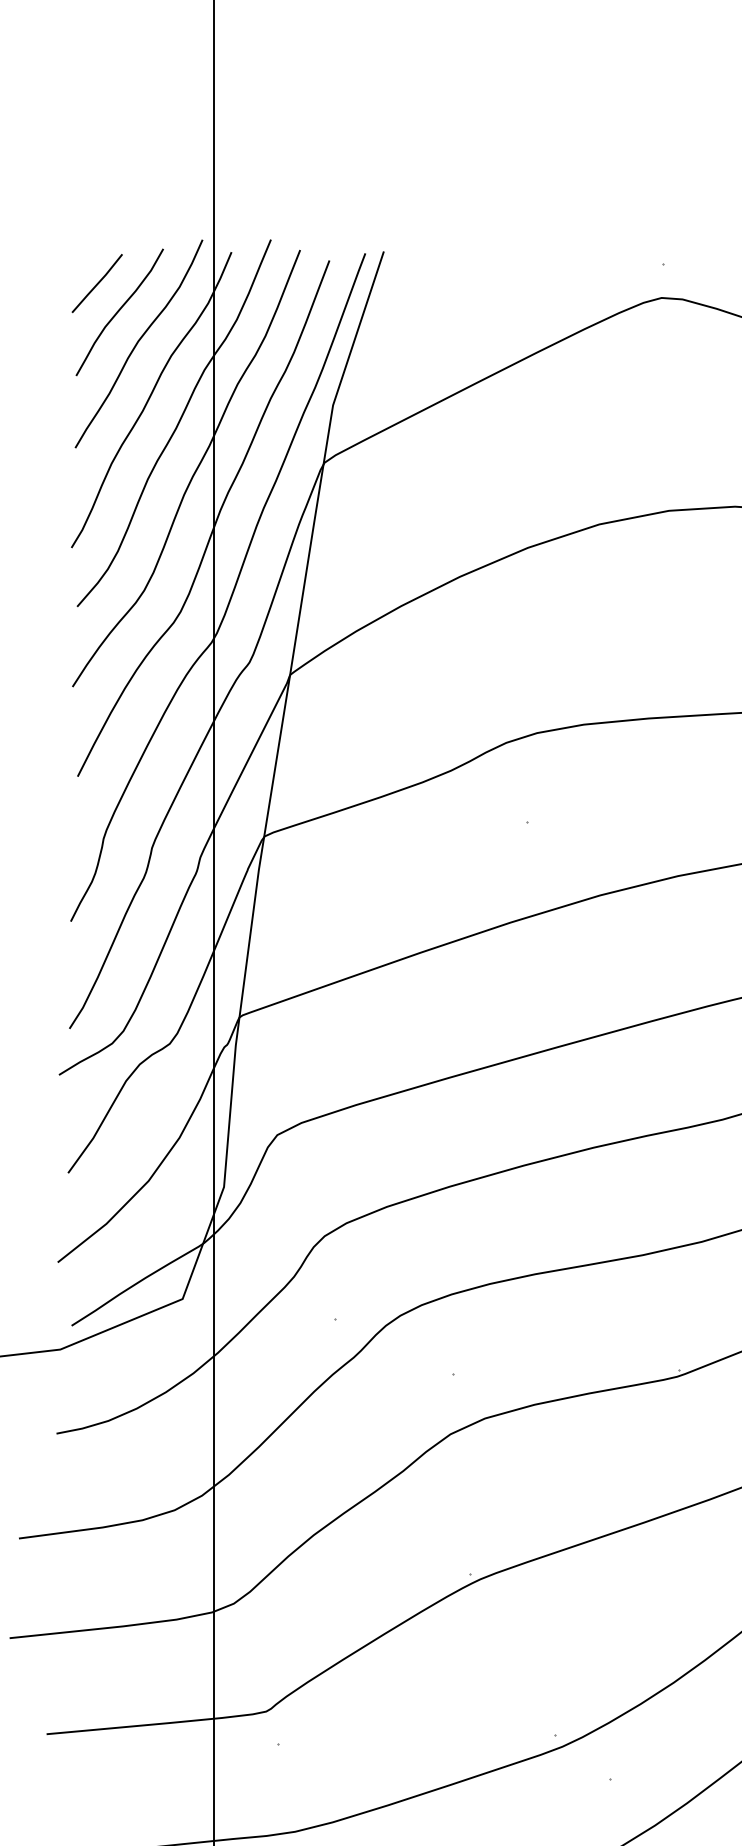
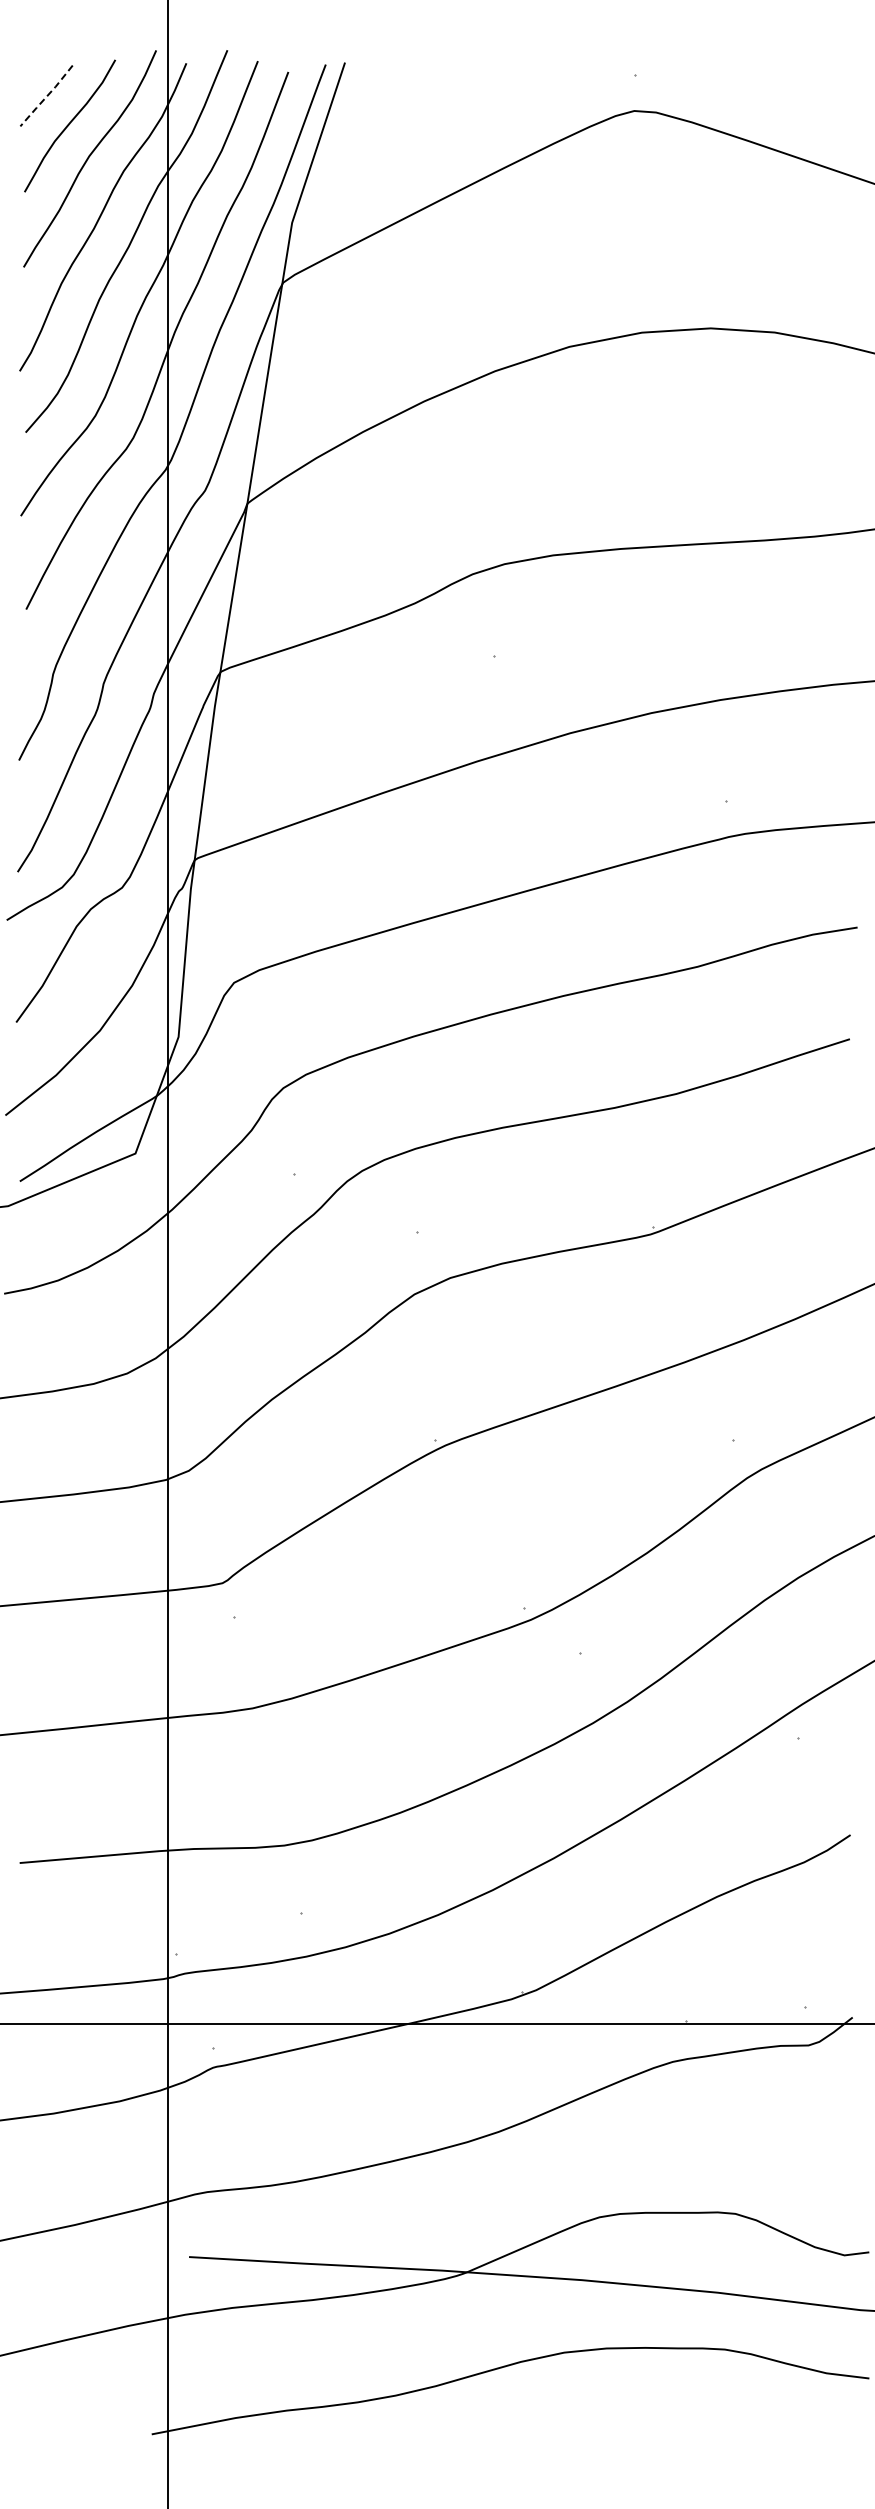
line: (97, 284) -> (46, 96), solid -> dashed

